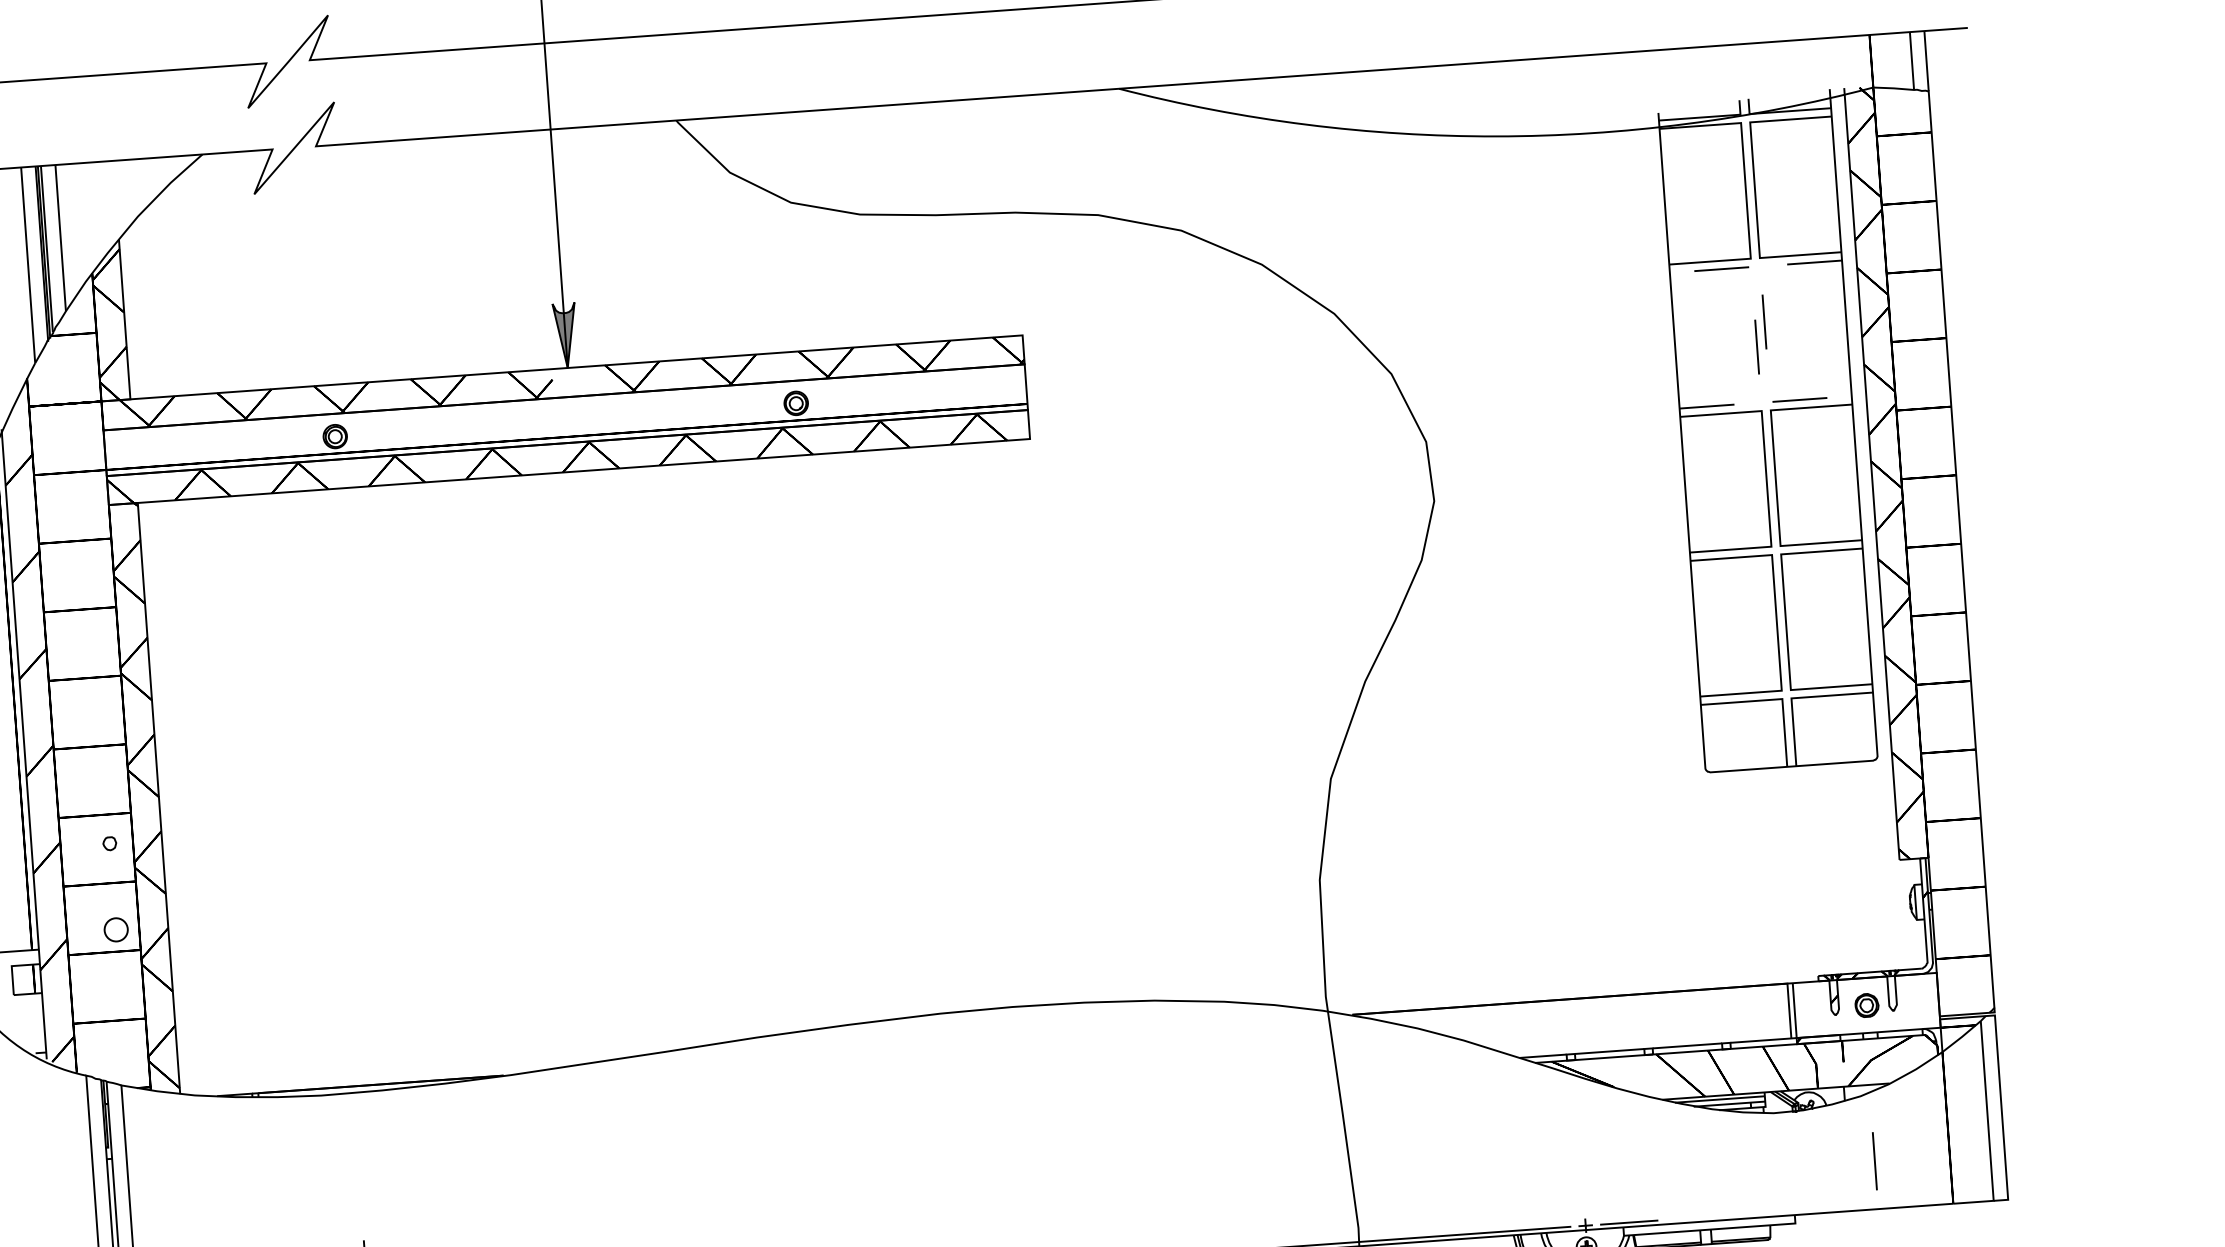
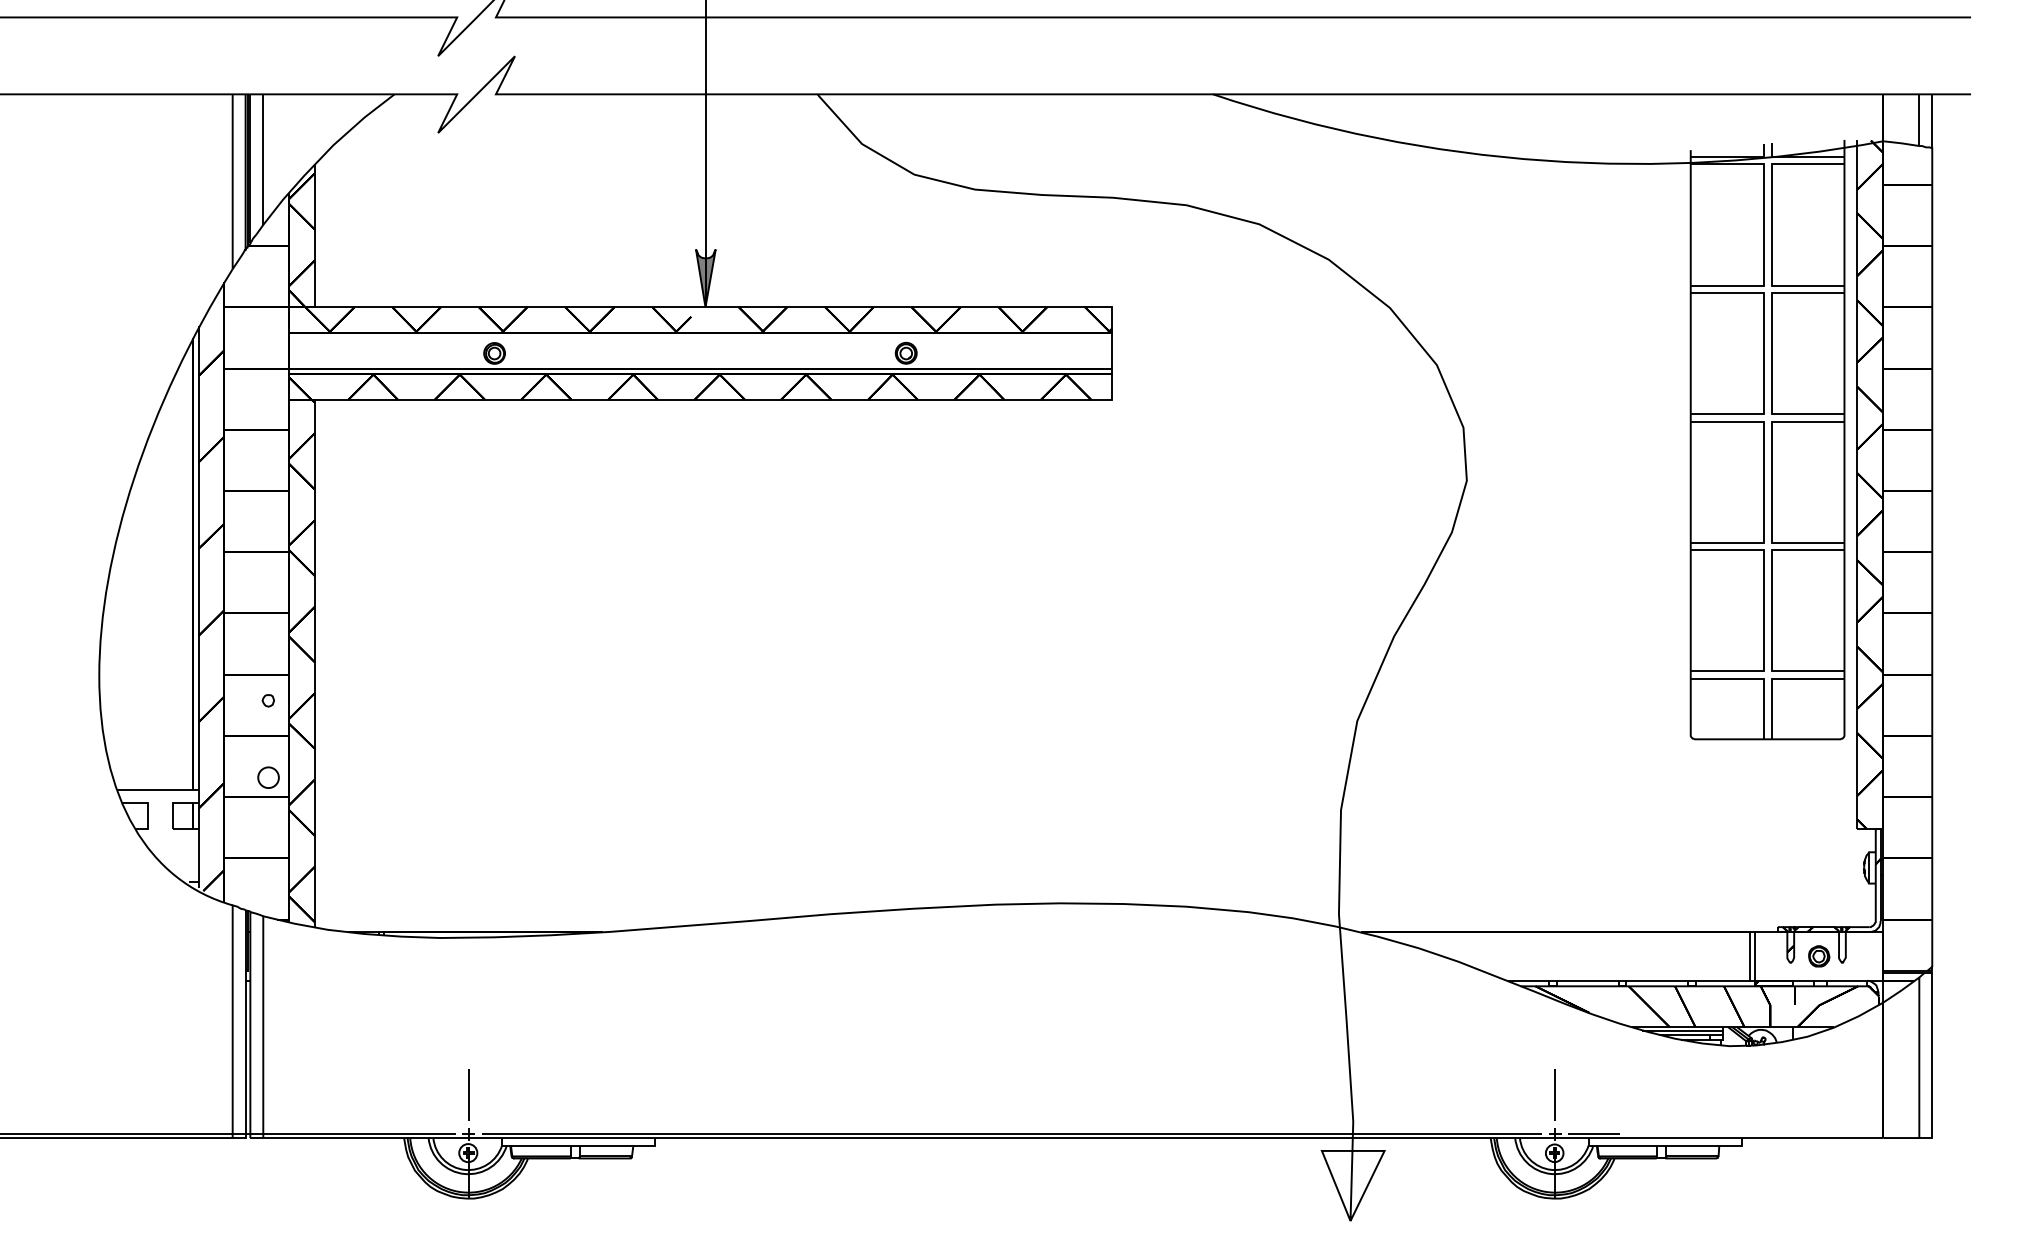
line: (1756, 334) -> (1763, 353), dashed -> solid
line: (1765, 334) -> (1771, 353), dashed -> solid
line: (1873, 1160) -> (1554, 1094), moved

